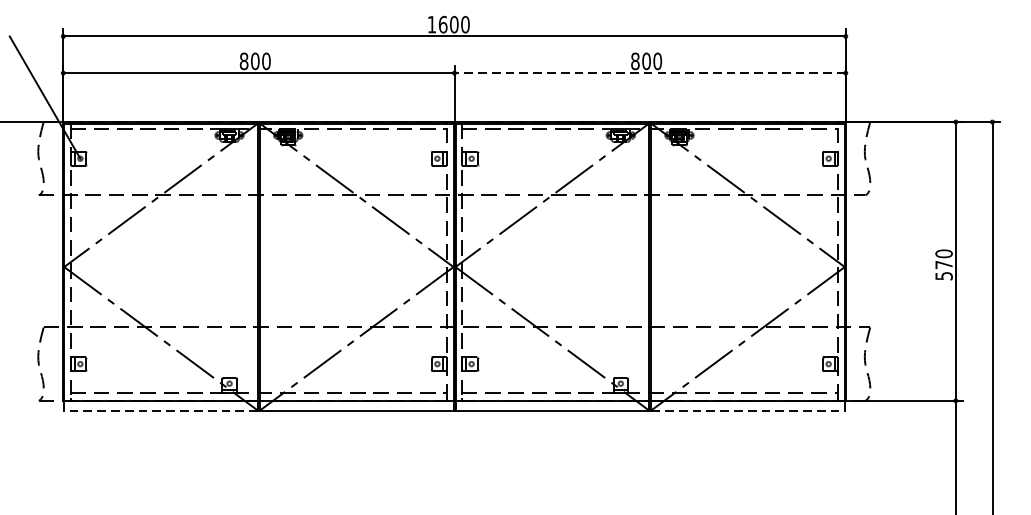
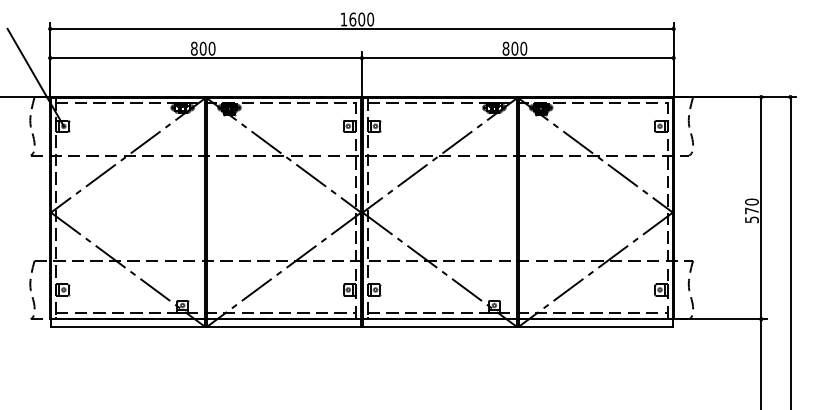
line: (649, 73) -> (517, 58), dashed -> solid
line: (160, 410) -> (127, 326), dashed -> solid
line: (748, 410) -> (596, 326), dashed -> solid

